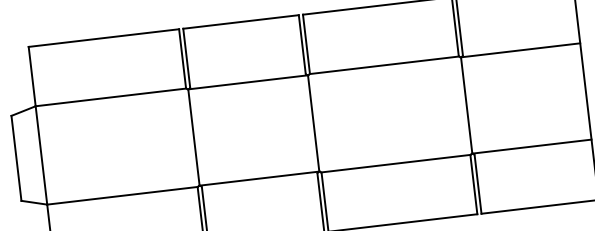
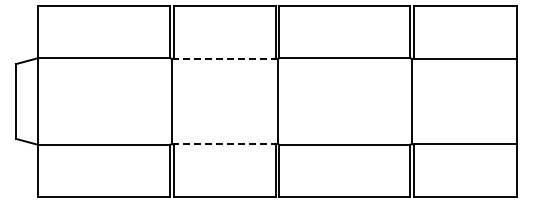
line: (247, 82) -> (224, 59), solid -> dashed
line: (259, 178) -> (224, 143), solid -> dashed

